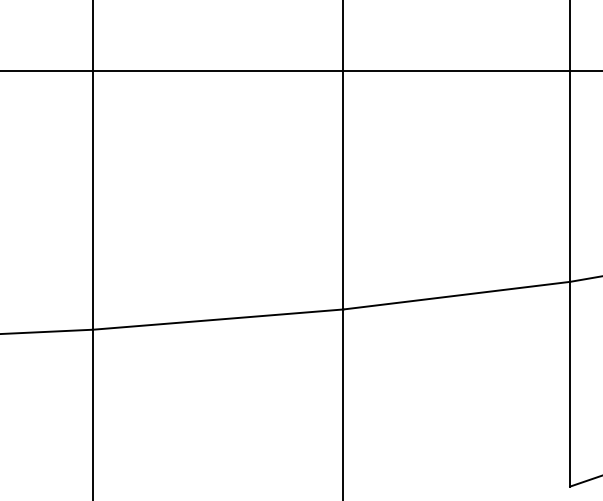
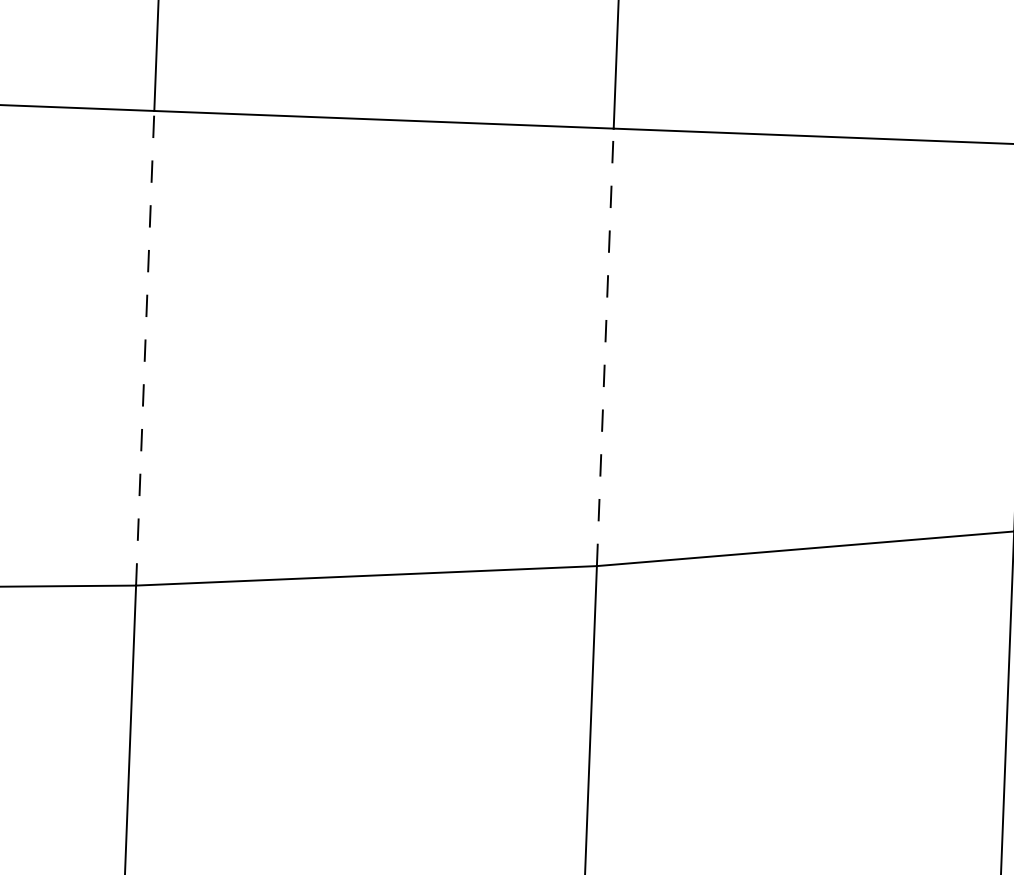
line: (343, 189) -> (605, 346), solid -> dashed
line: (92, 199) -> (144, 346), solid -> dashed

